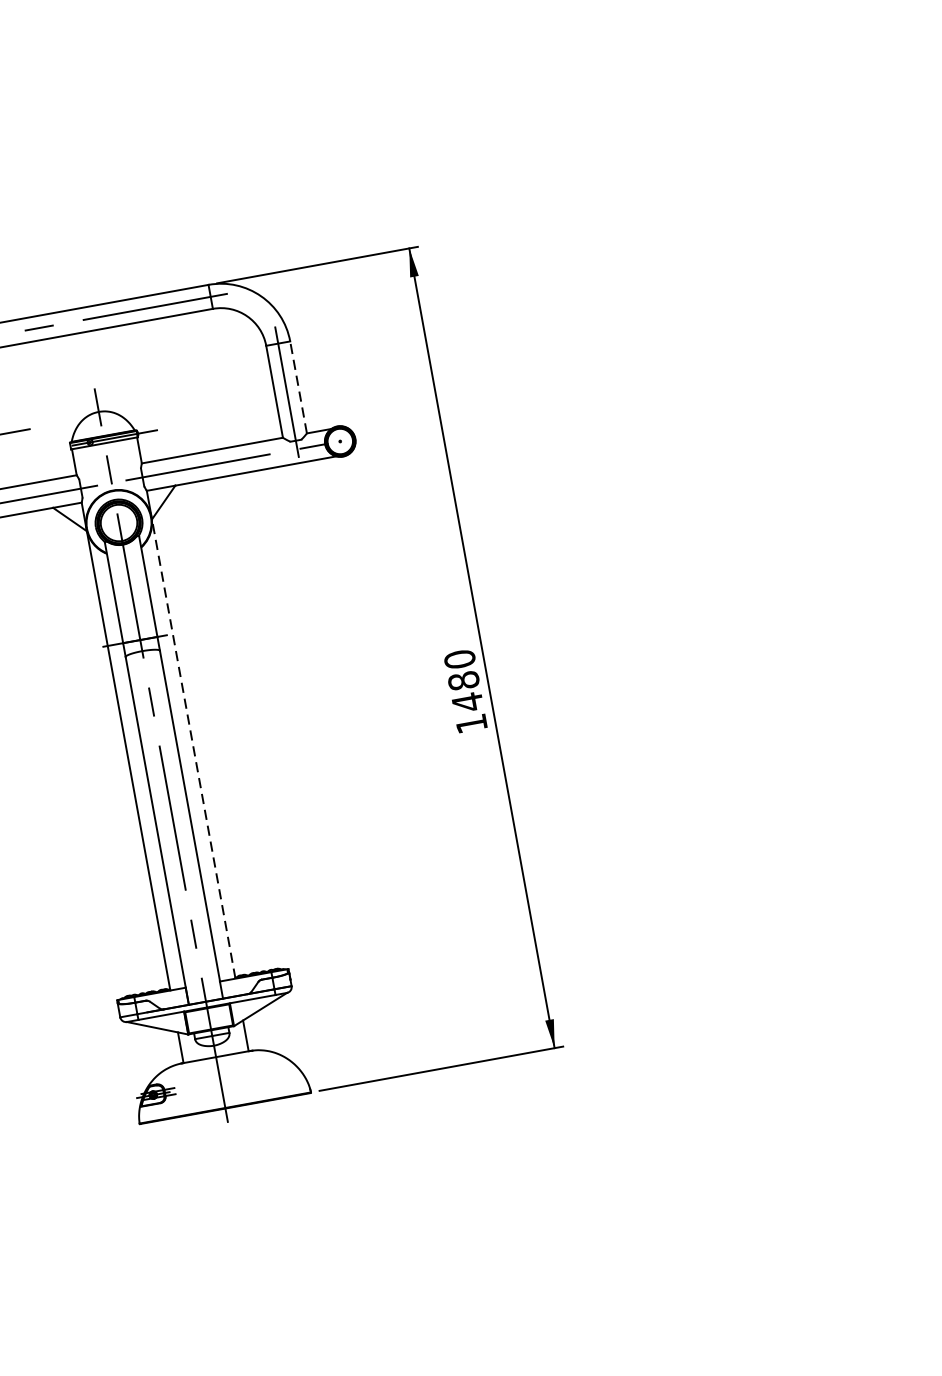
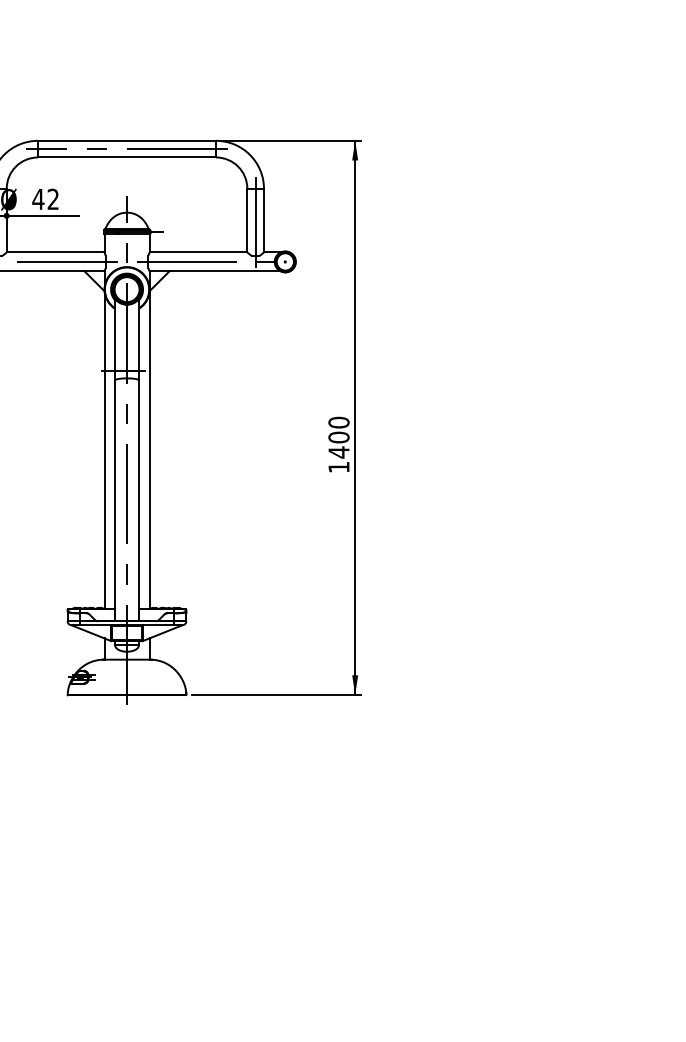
line: (297, 387) -> (263, 220), dashed -> solid
text: (463, 680) -> (338, 437), 1480 -> 1400
line: (193, 747) -> (149, 449), dashed -> solid

